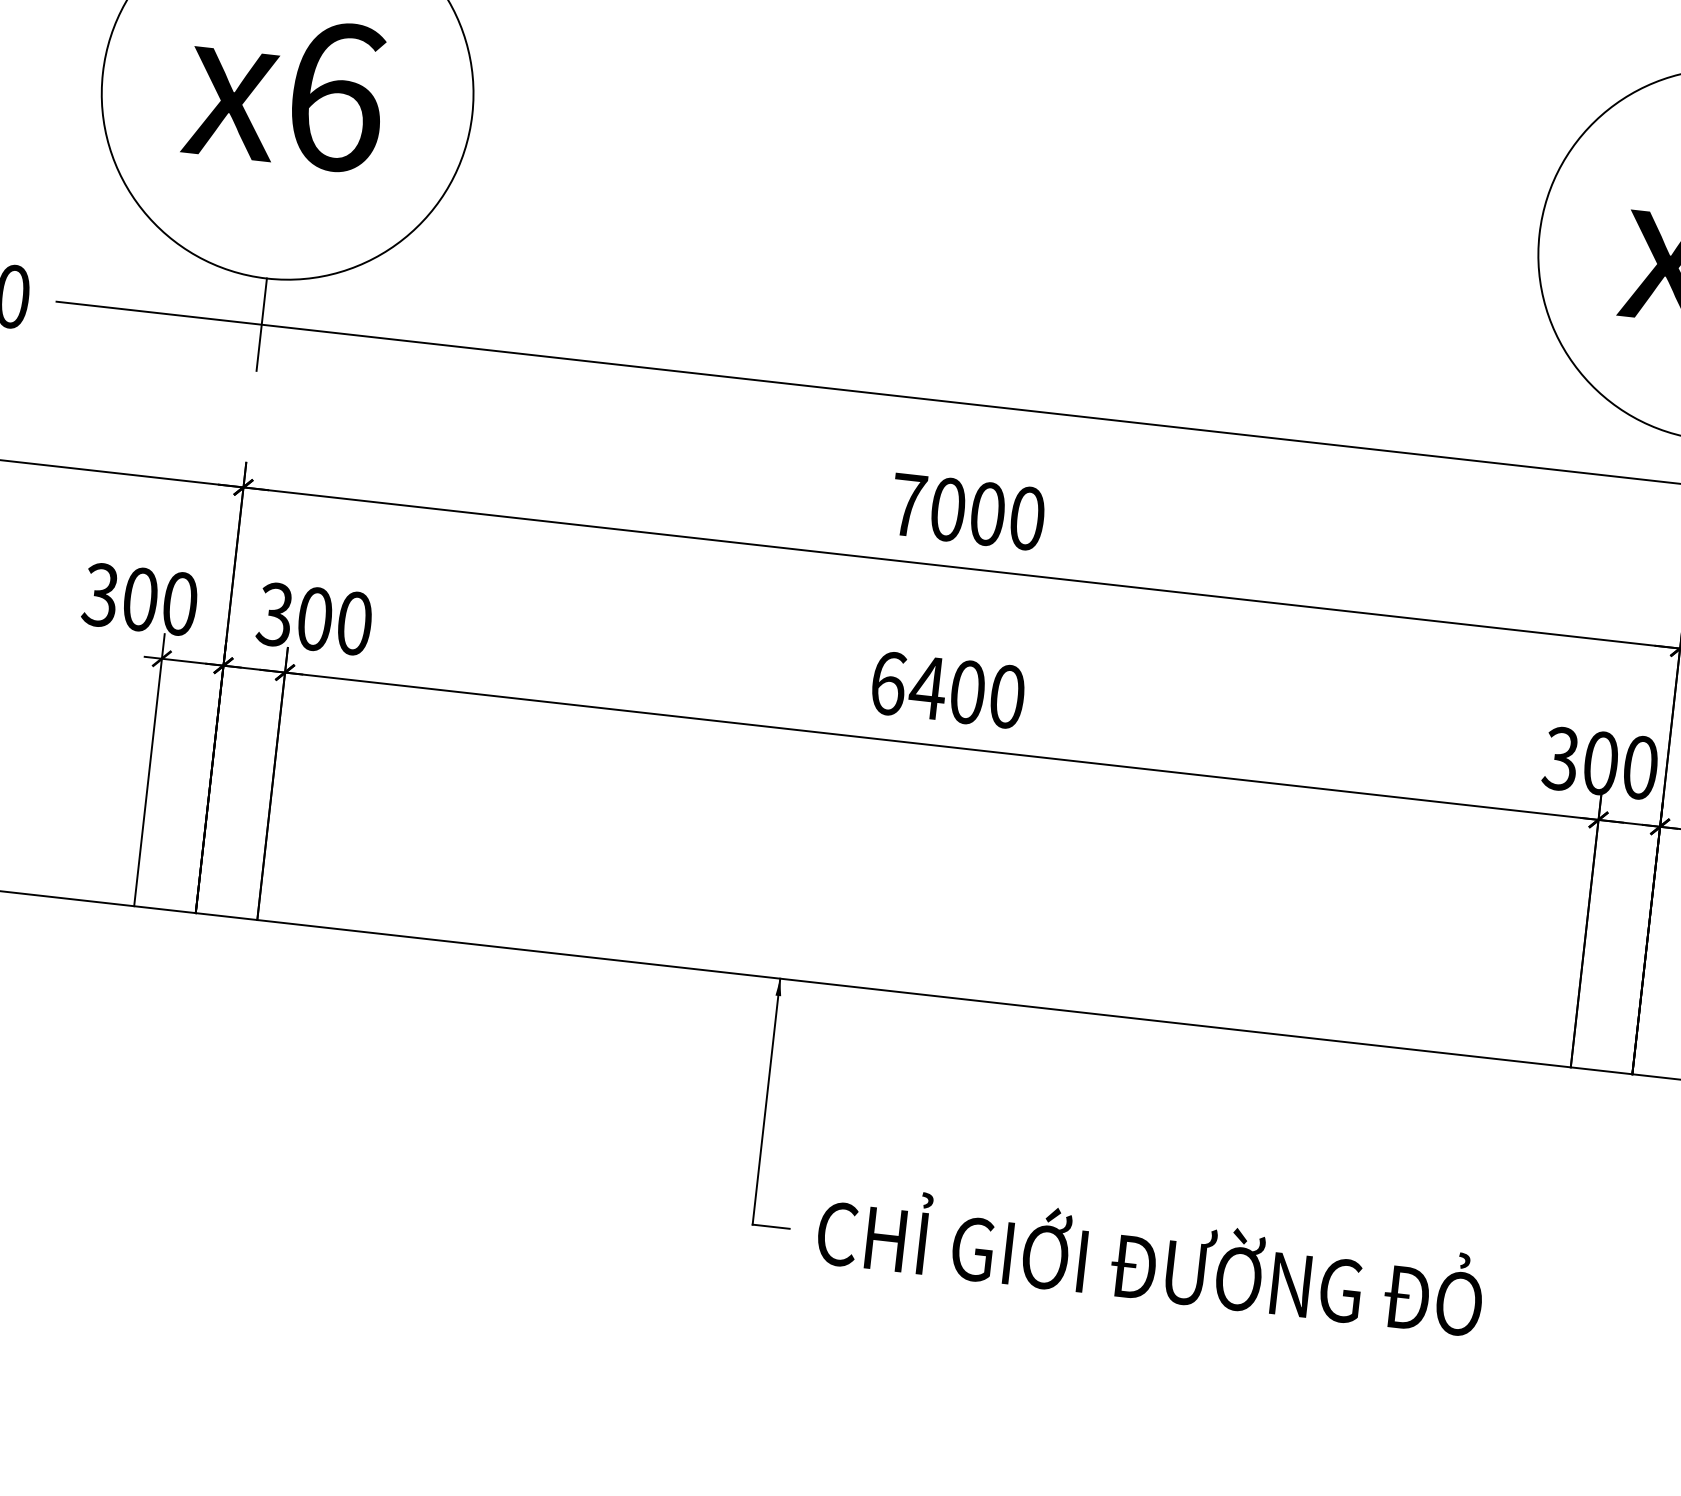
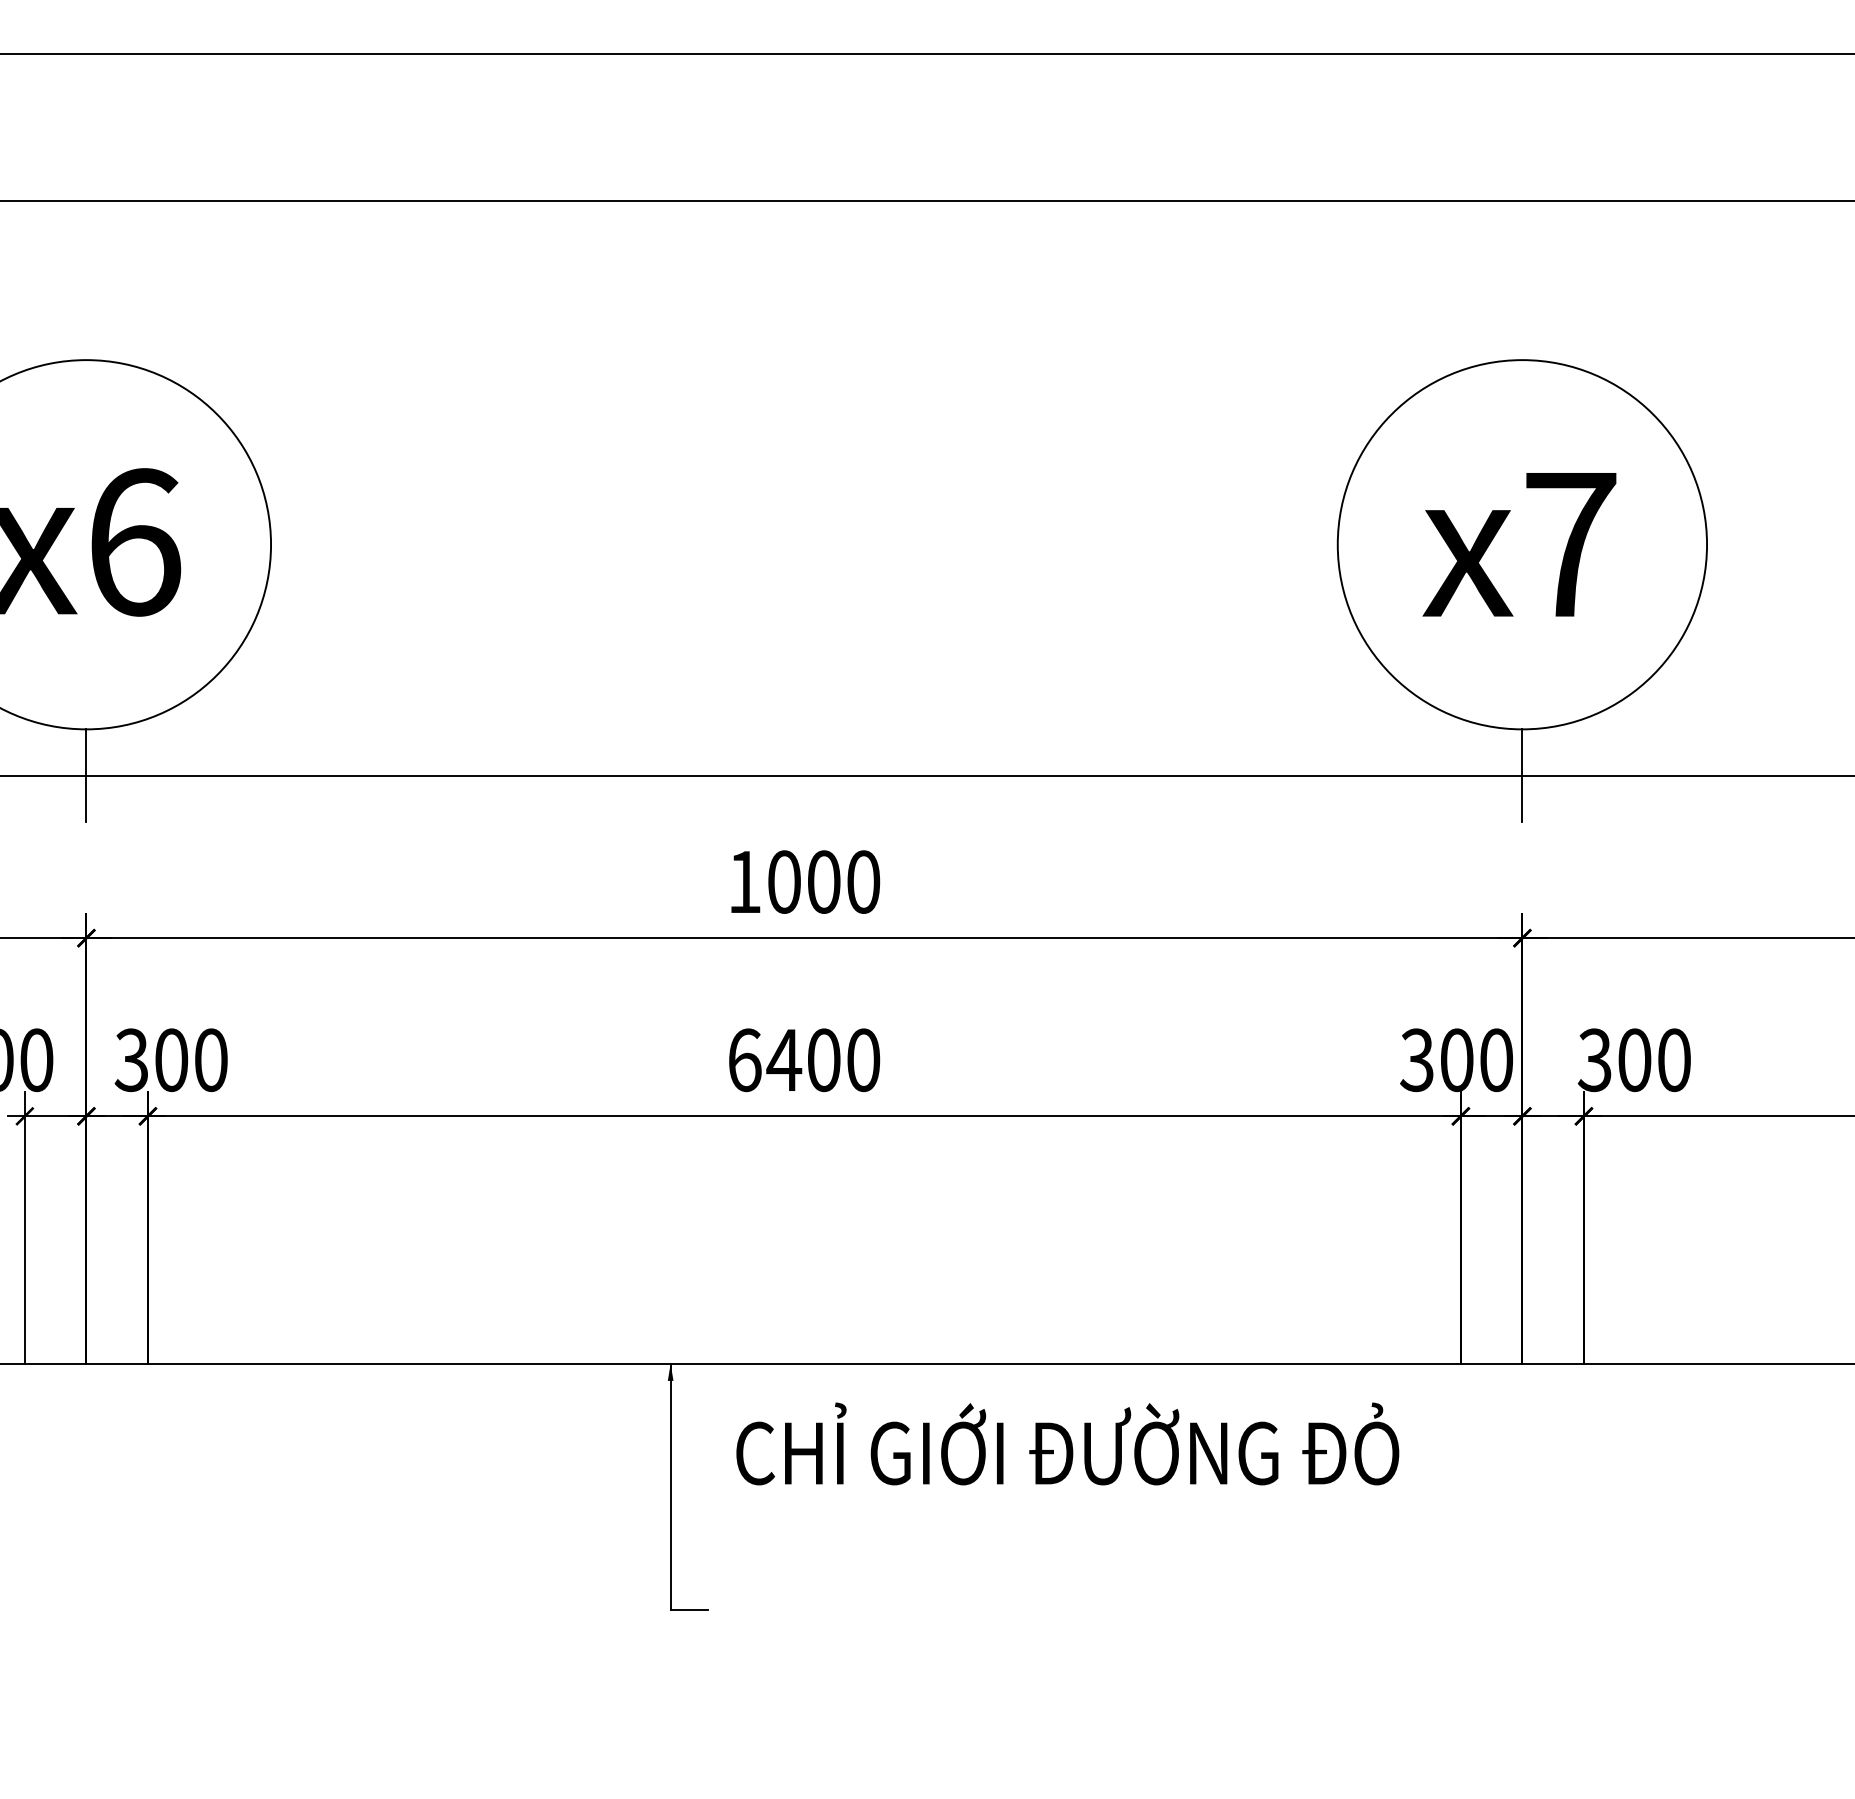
text: (908, 504) -> (744, 881), 7000 -> 1000
text: (1150, 1259) -> (1067, 1443), moved

